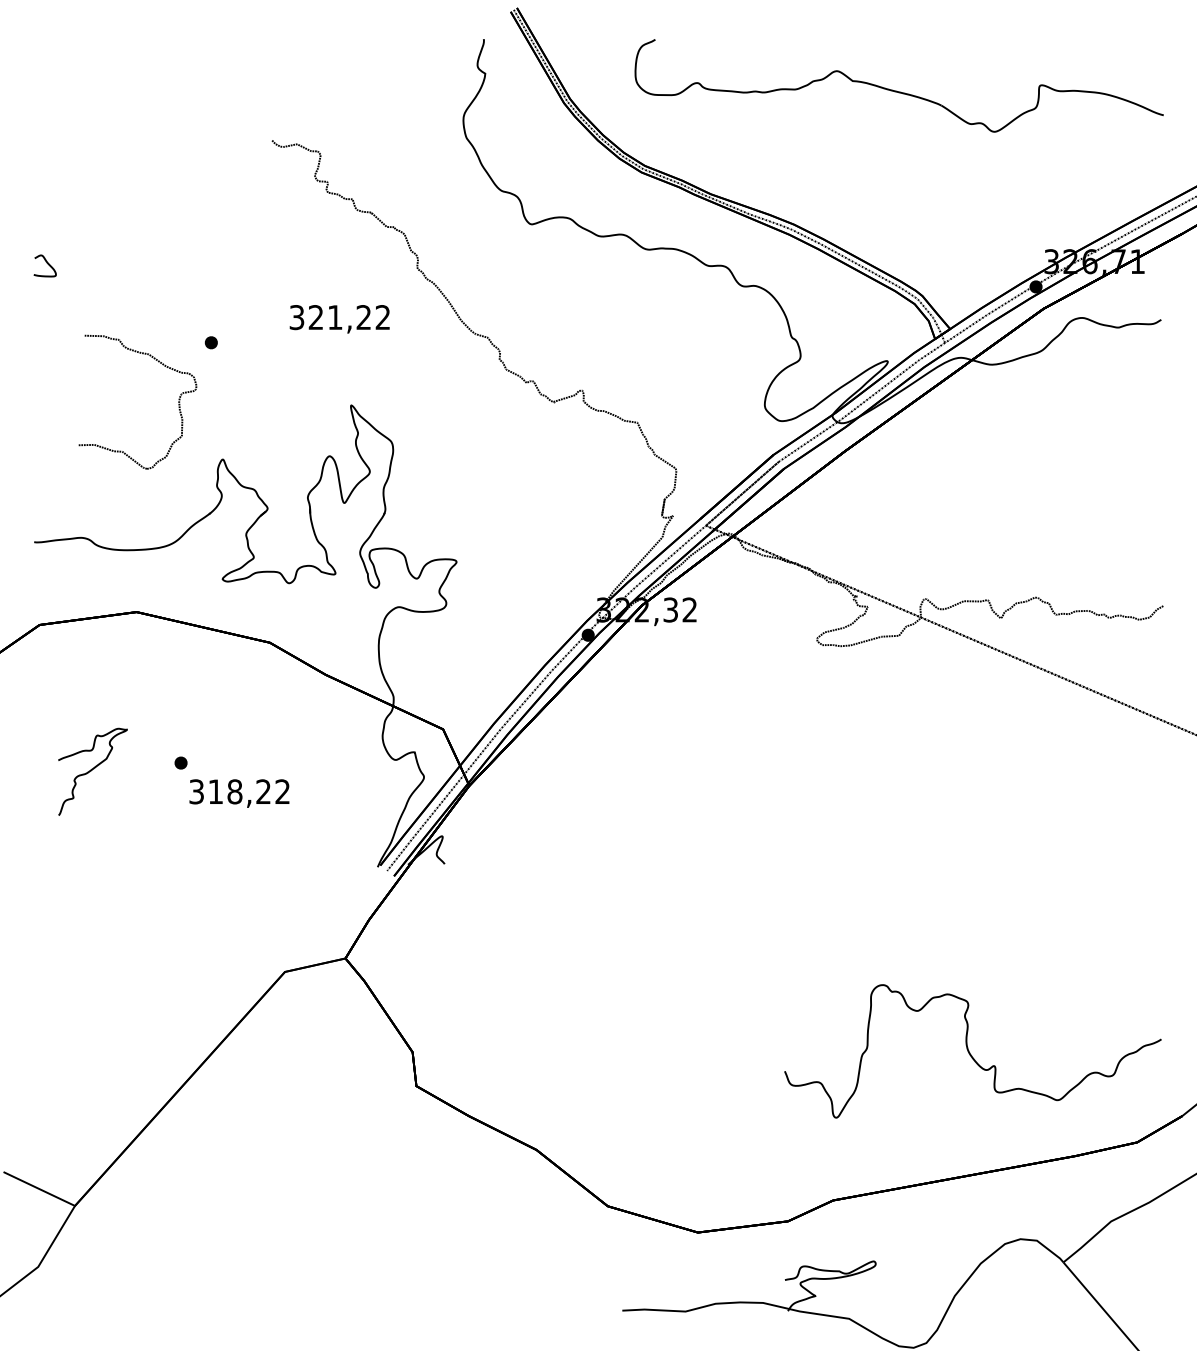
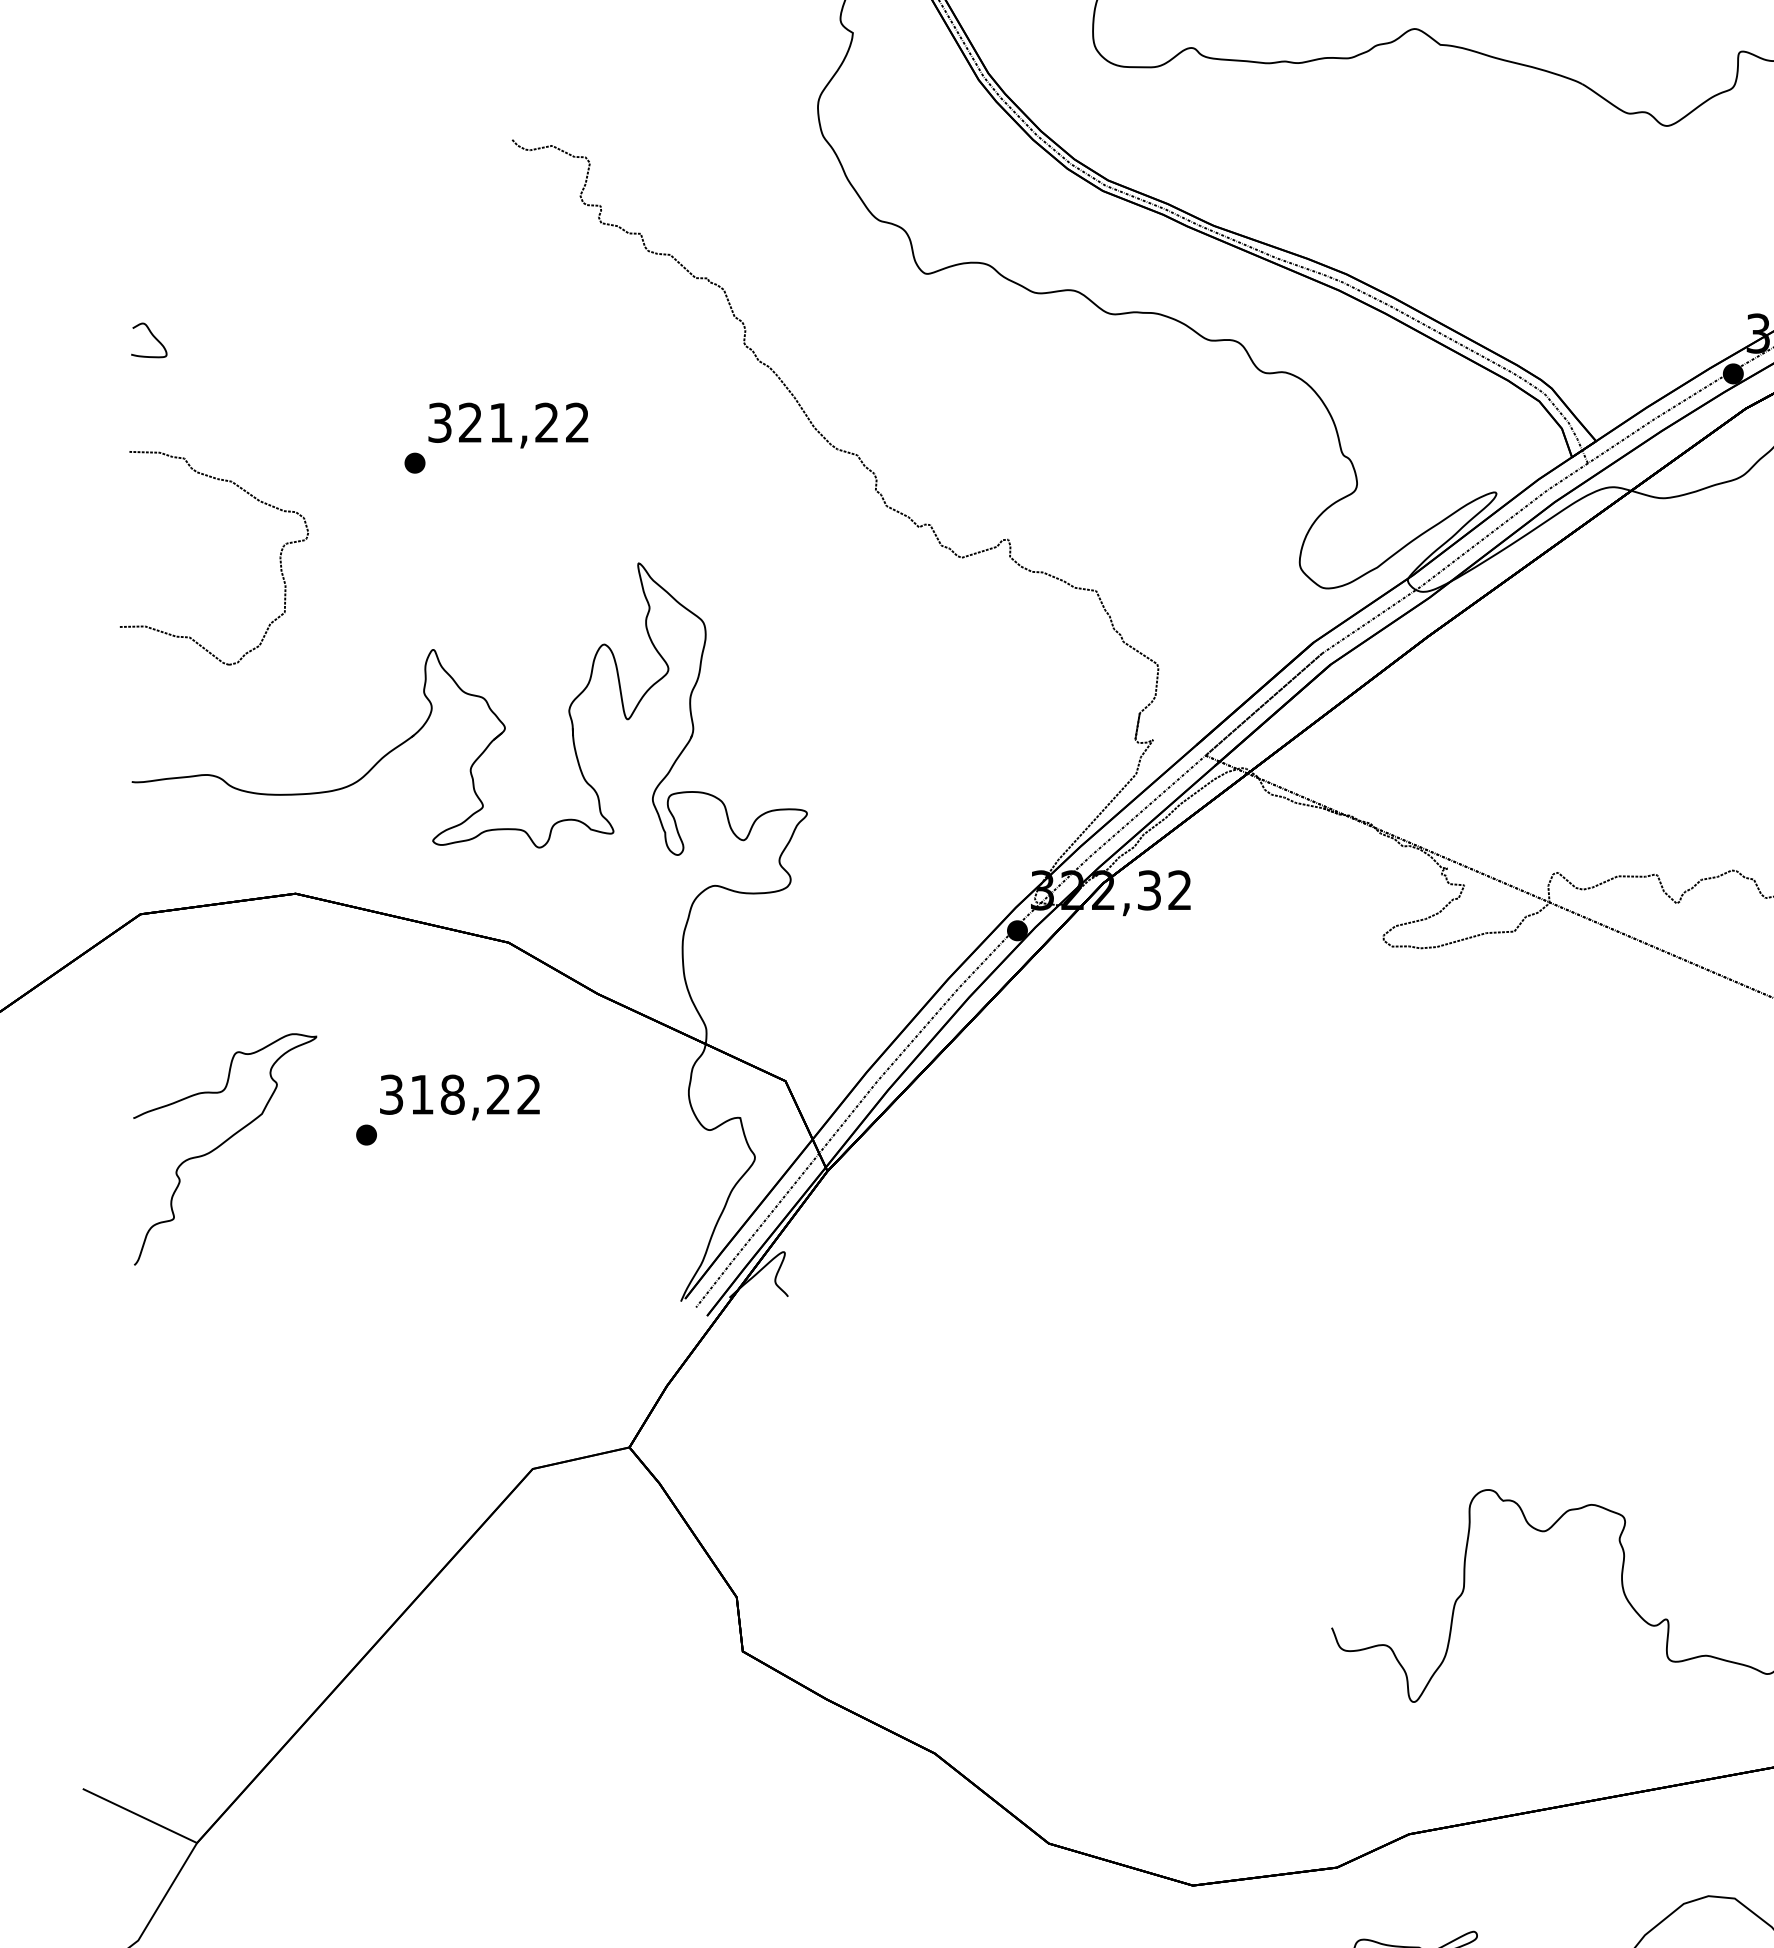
text: (339, 319) -> (507, 425), moved
part: (178, 401) -> (279, 557), moved
part: (92, 771) -> (225, 1148), size x1.67
text: (239, 793) -> (459, 1097), moved

